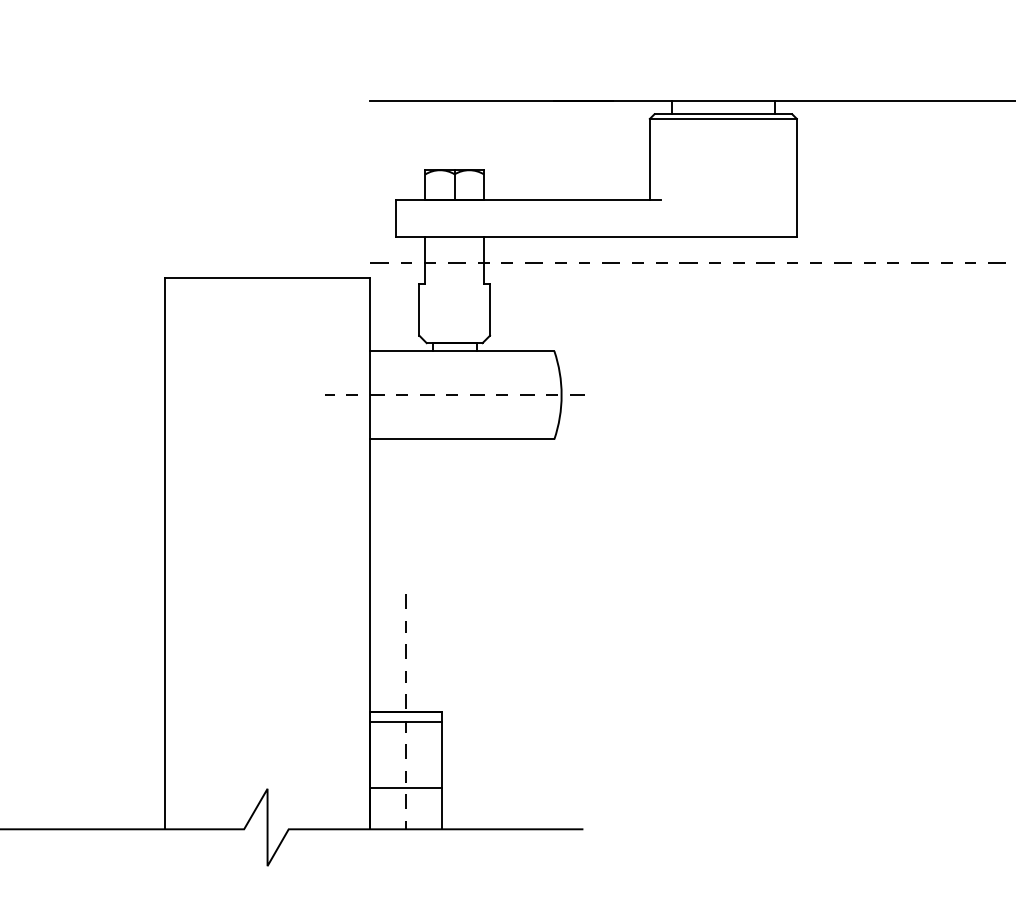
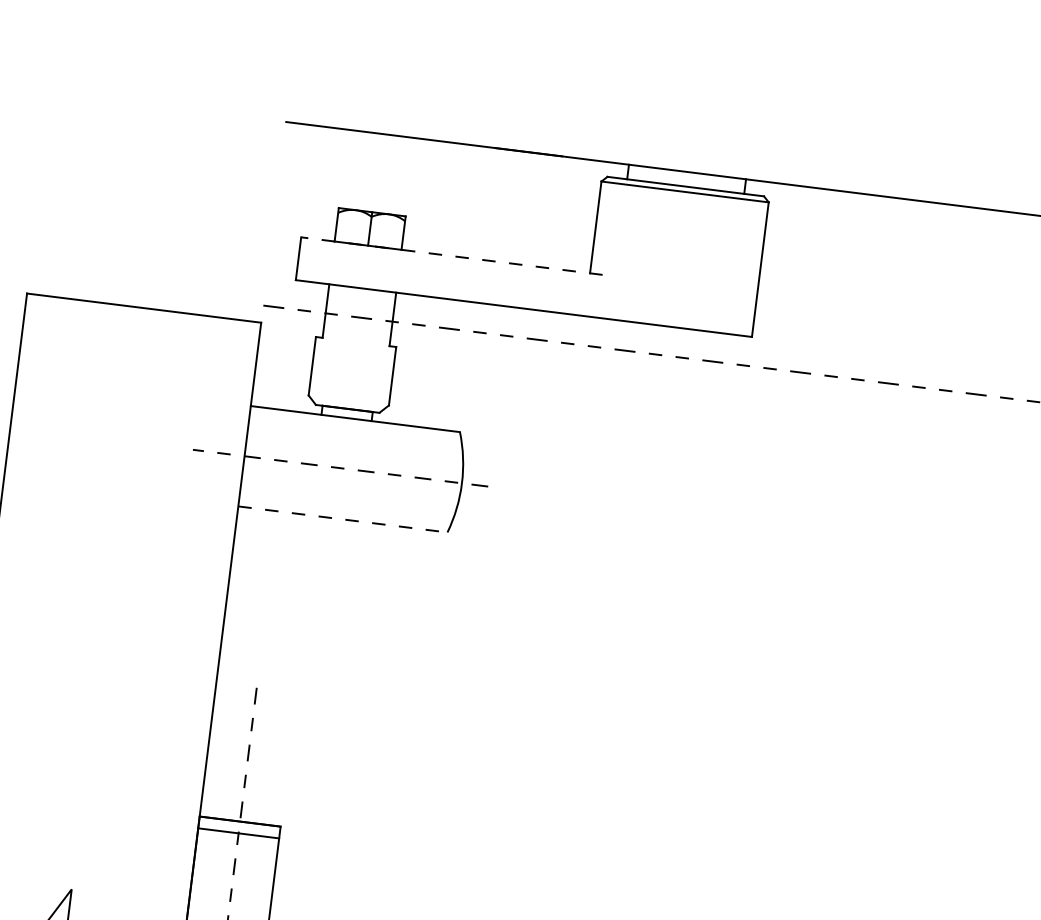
line: (528, 199) -> (452, 255), solid -> dashed
line: (462, 439) -> (342, 519), solid -> dashed
line: (405, 788) -> (228, 908), removed

